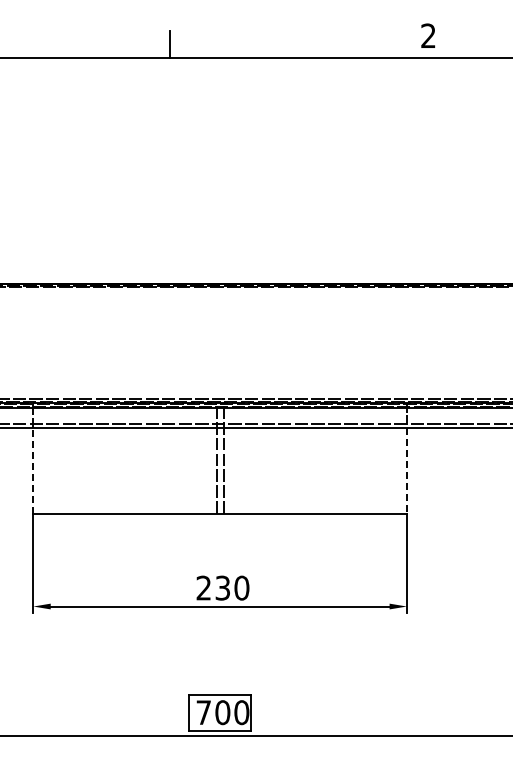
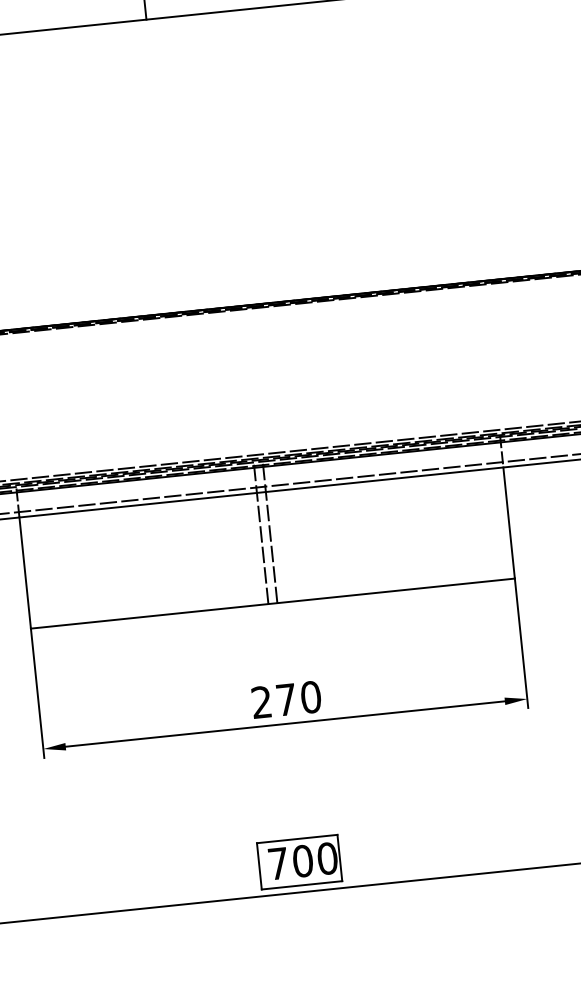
line: (33, 470) -> (25, 572), dashed -> solid
line: (406, 470) -> (508, 522), dashed -> solid
text: (222, 587) -> (285, 699), 230 -> 270

